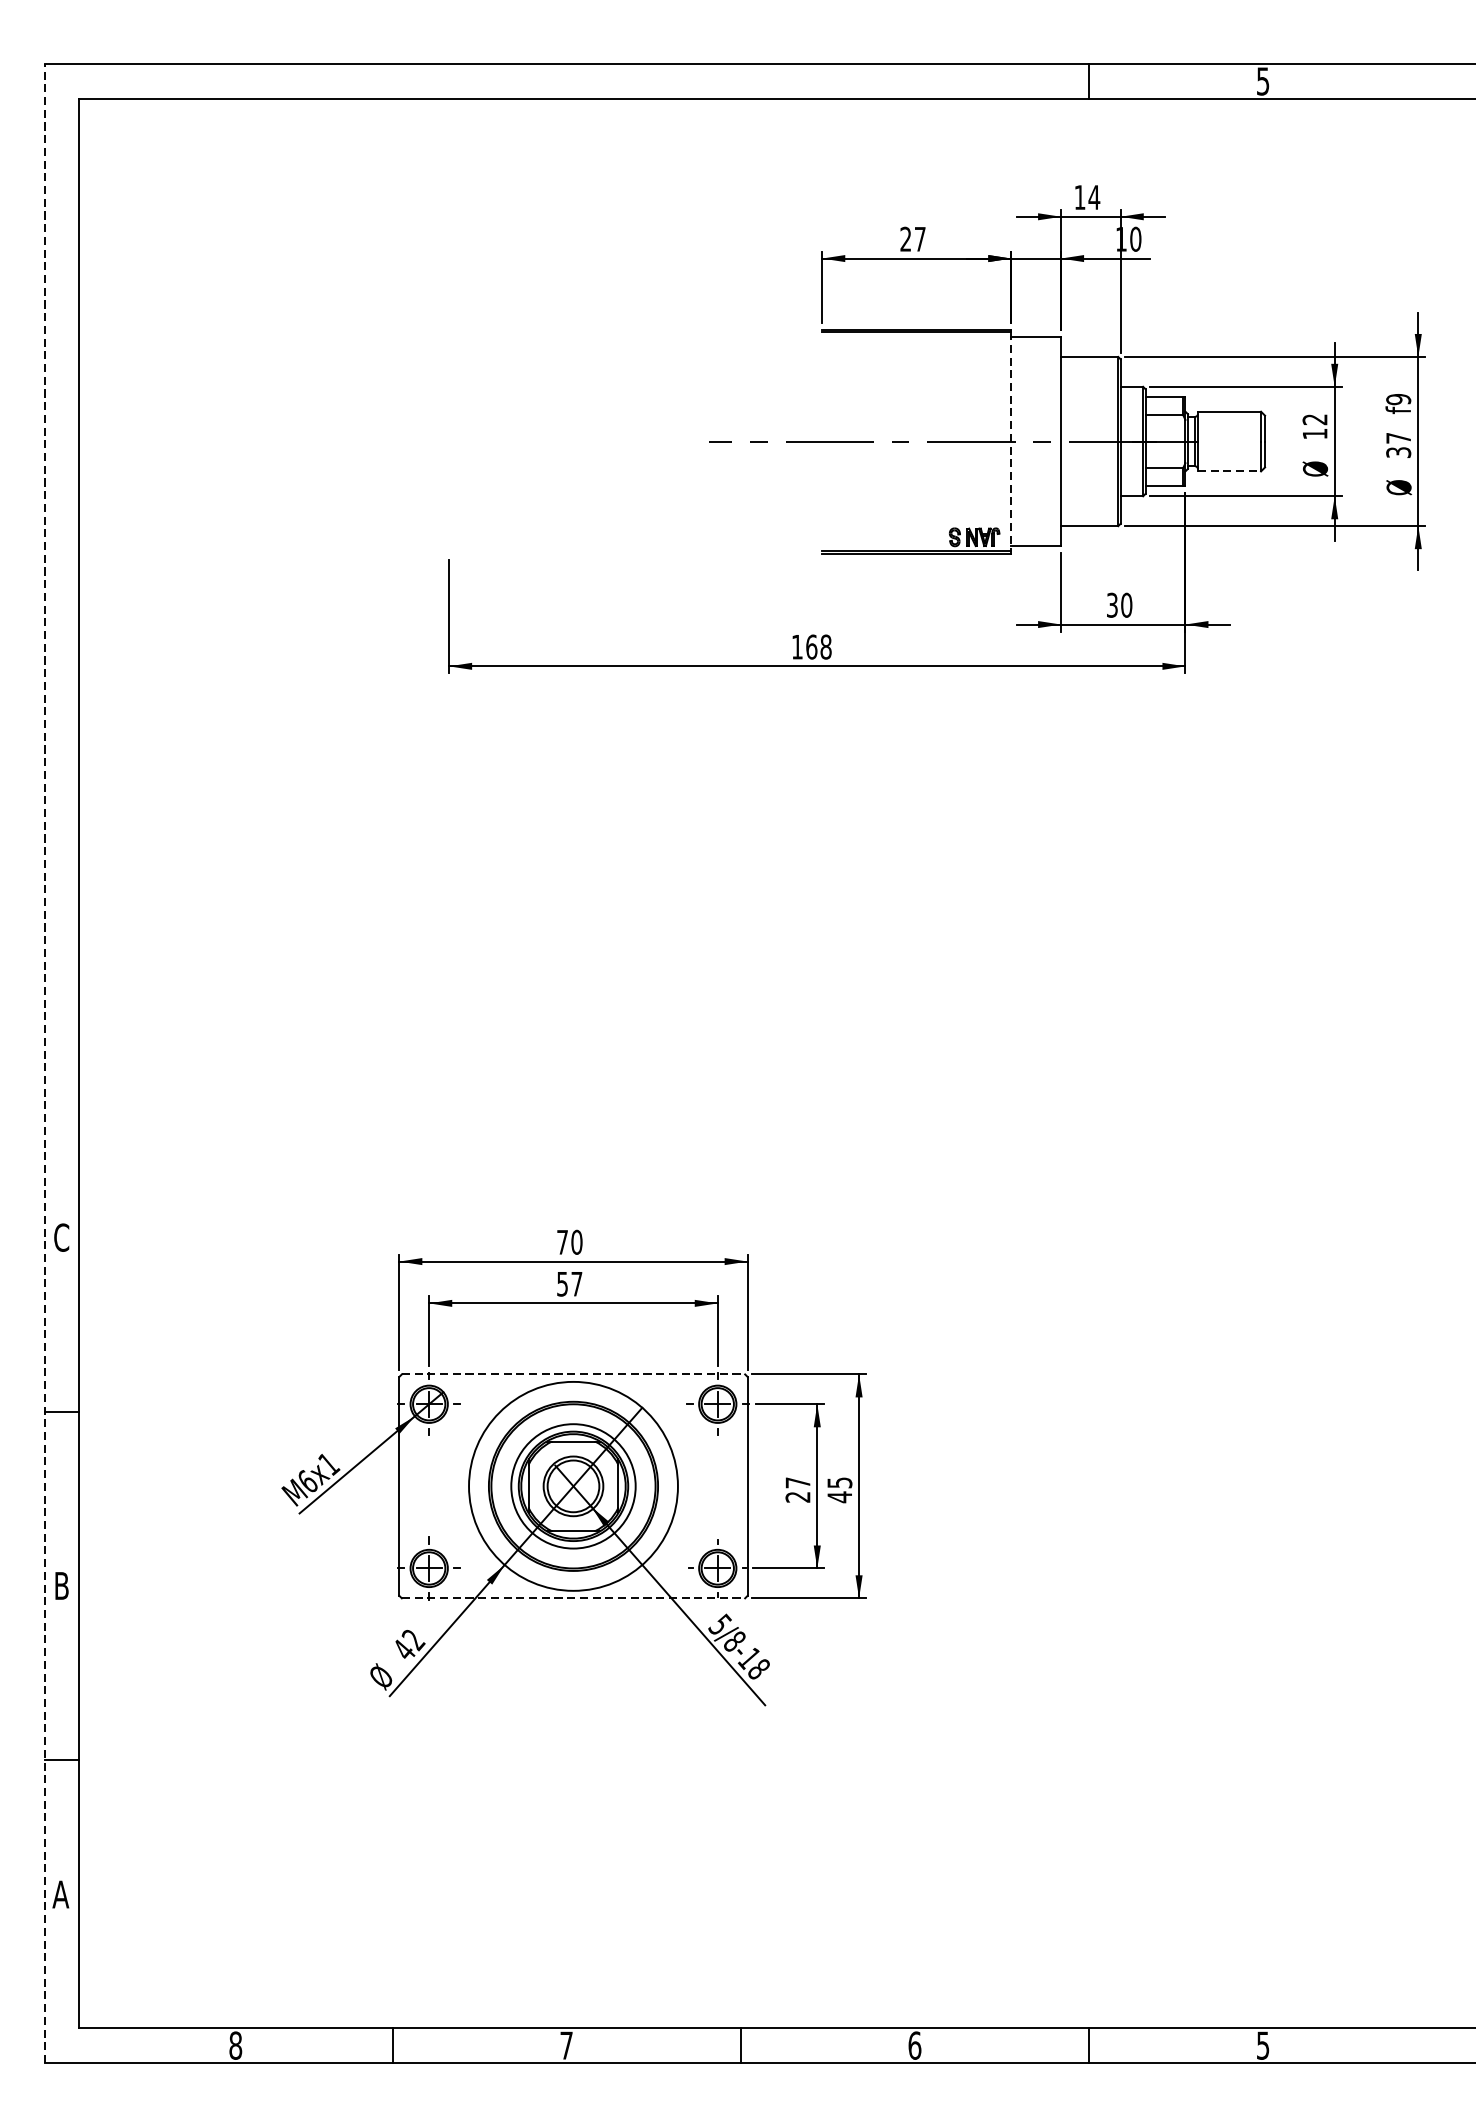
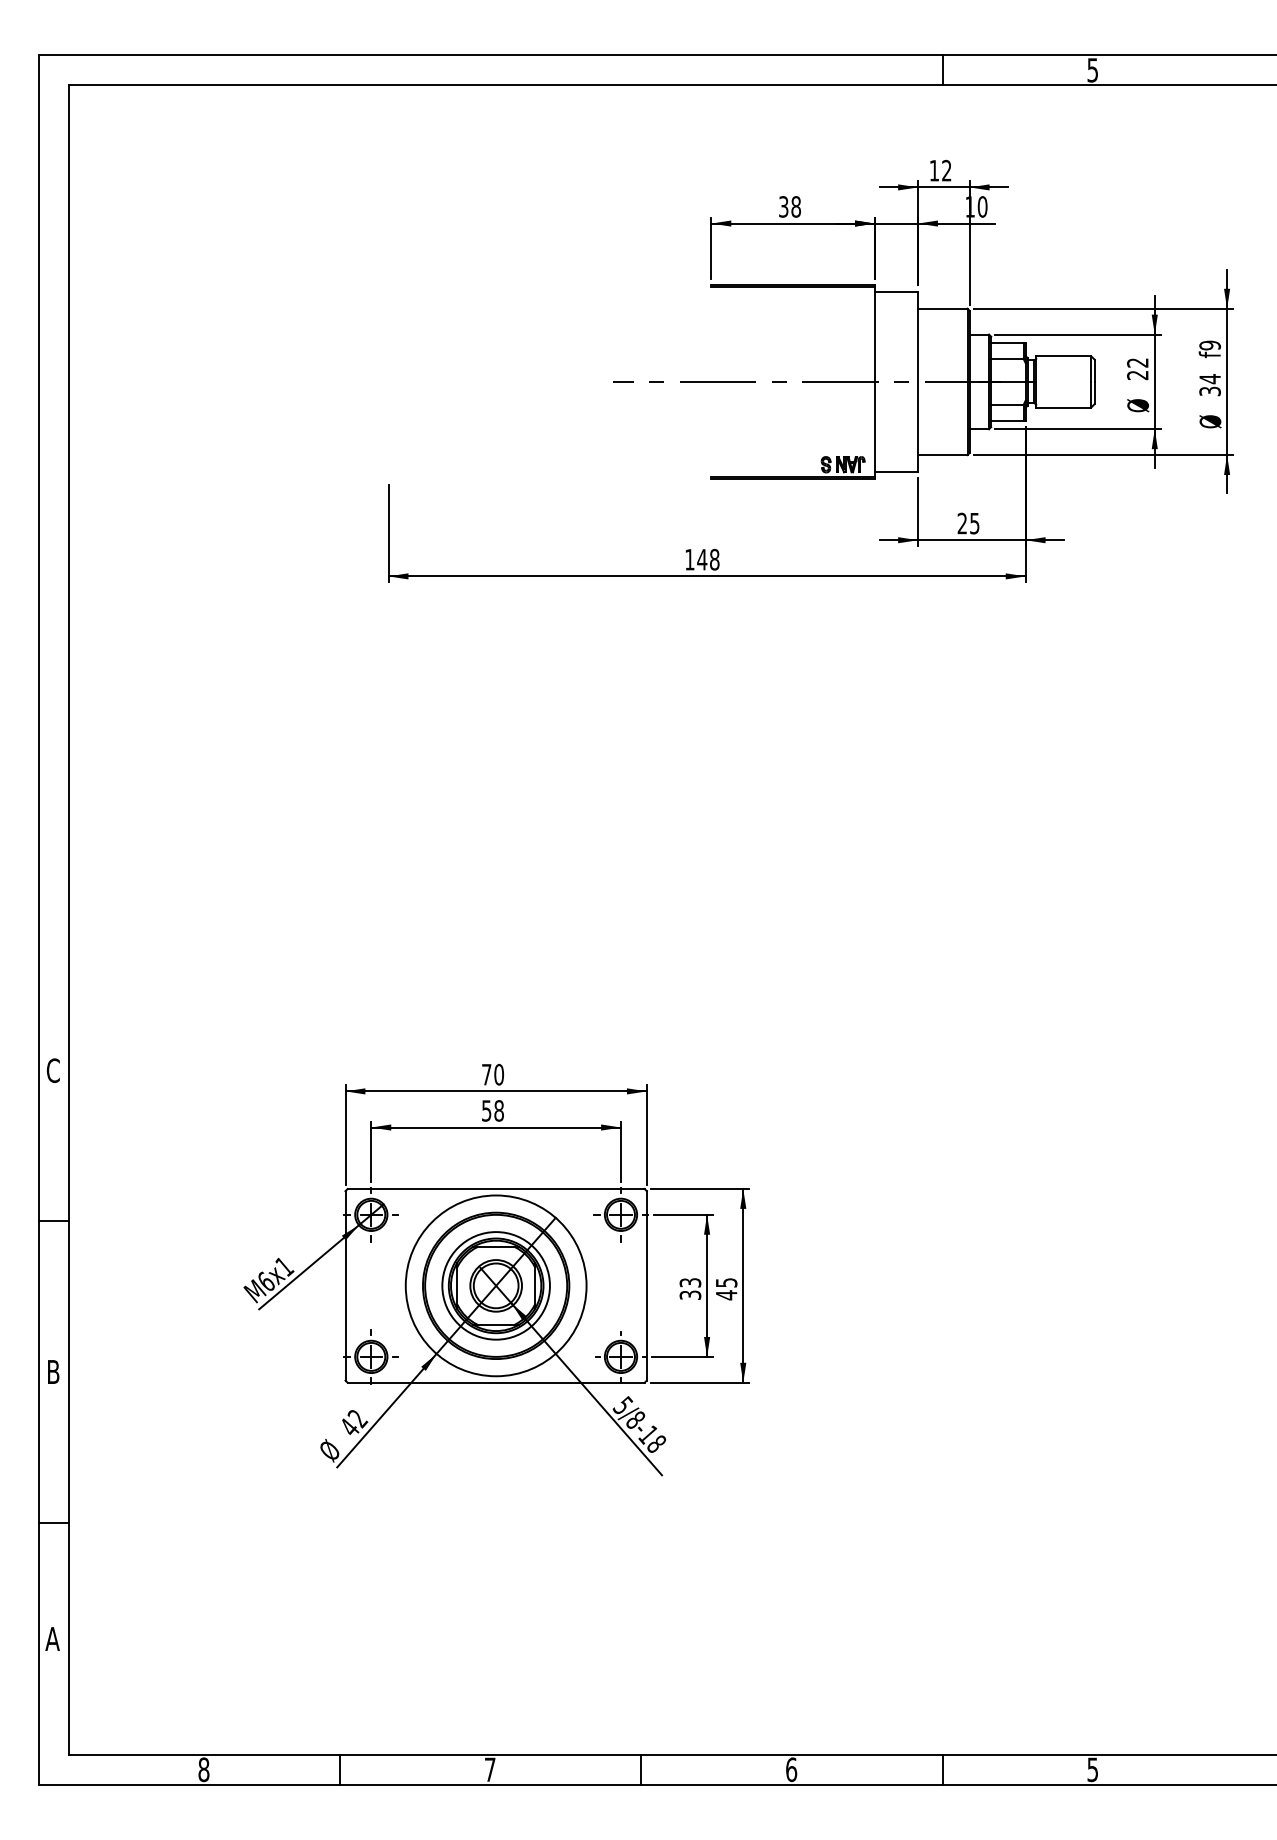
text: (1093, 197) -> (946, 170), 14 -> 12
text: (913, 238) -> (790, 206), 27 -> 38
text: (1314, 434) -> (1137, 375), 12 -> 22
text: (1397, 438) -> (1209, 379), 37 -> 34
line: (1010, 441) -> (874, 381), dashed -> solid
line: (1230, 471) -> (1064, 407), dashed -> solid
text: (1119, 605) -> (968, 523), 30 -> 25
text: (811, 646) -> (702, 559), 168 -> 148
line: (44, 1064) -> (38, 920), dashed -> solid
text: (576, 1283) -> (498, 1110), 57 -> 58
line: (573, 1374) -> (496, 1189), dashed -> solid
text: (798, 1489) -> (690, 1288), 27 -> 33
line: (573, 1598) -> (496, 1382), dashed -> solid

